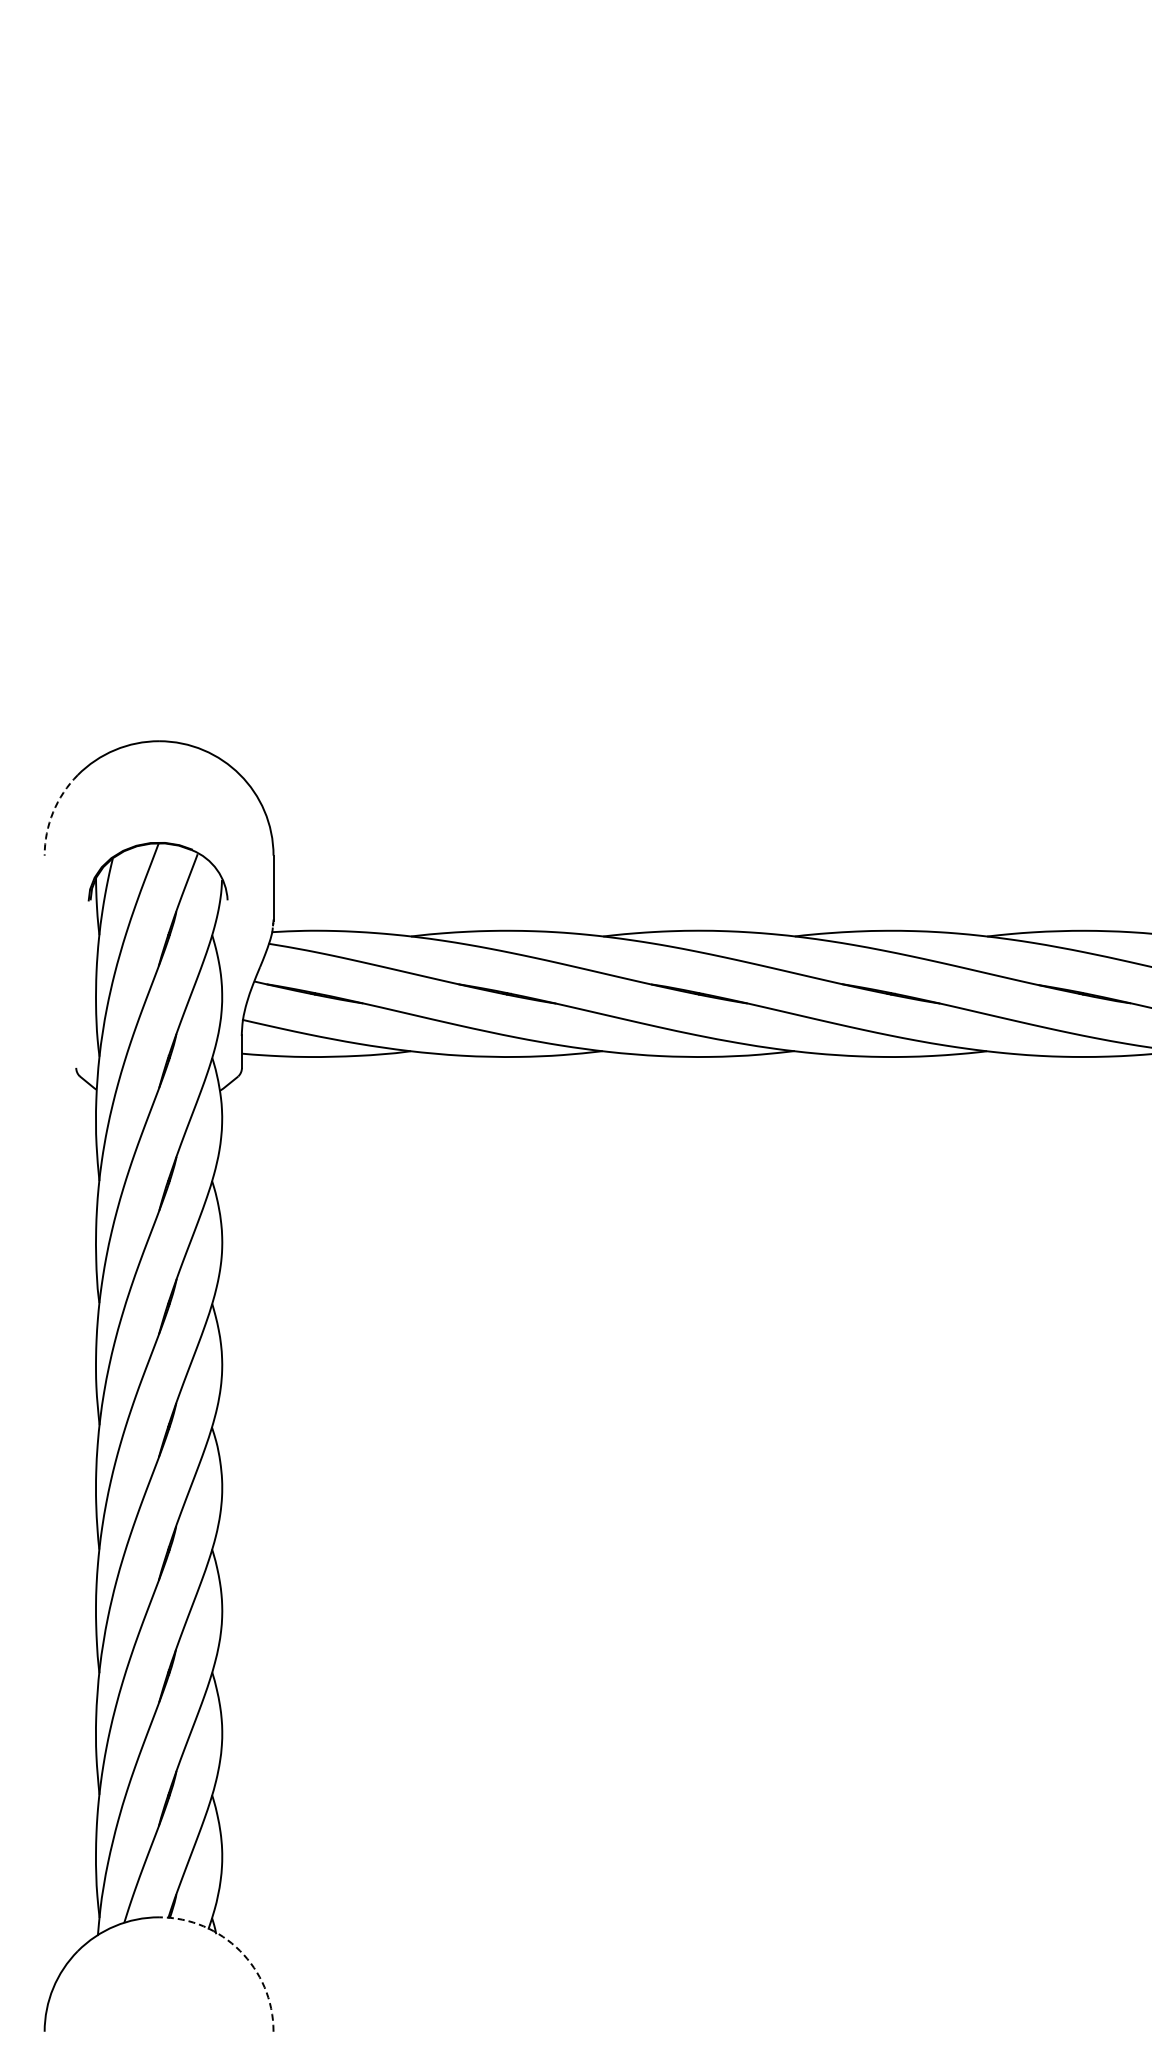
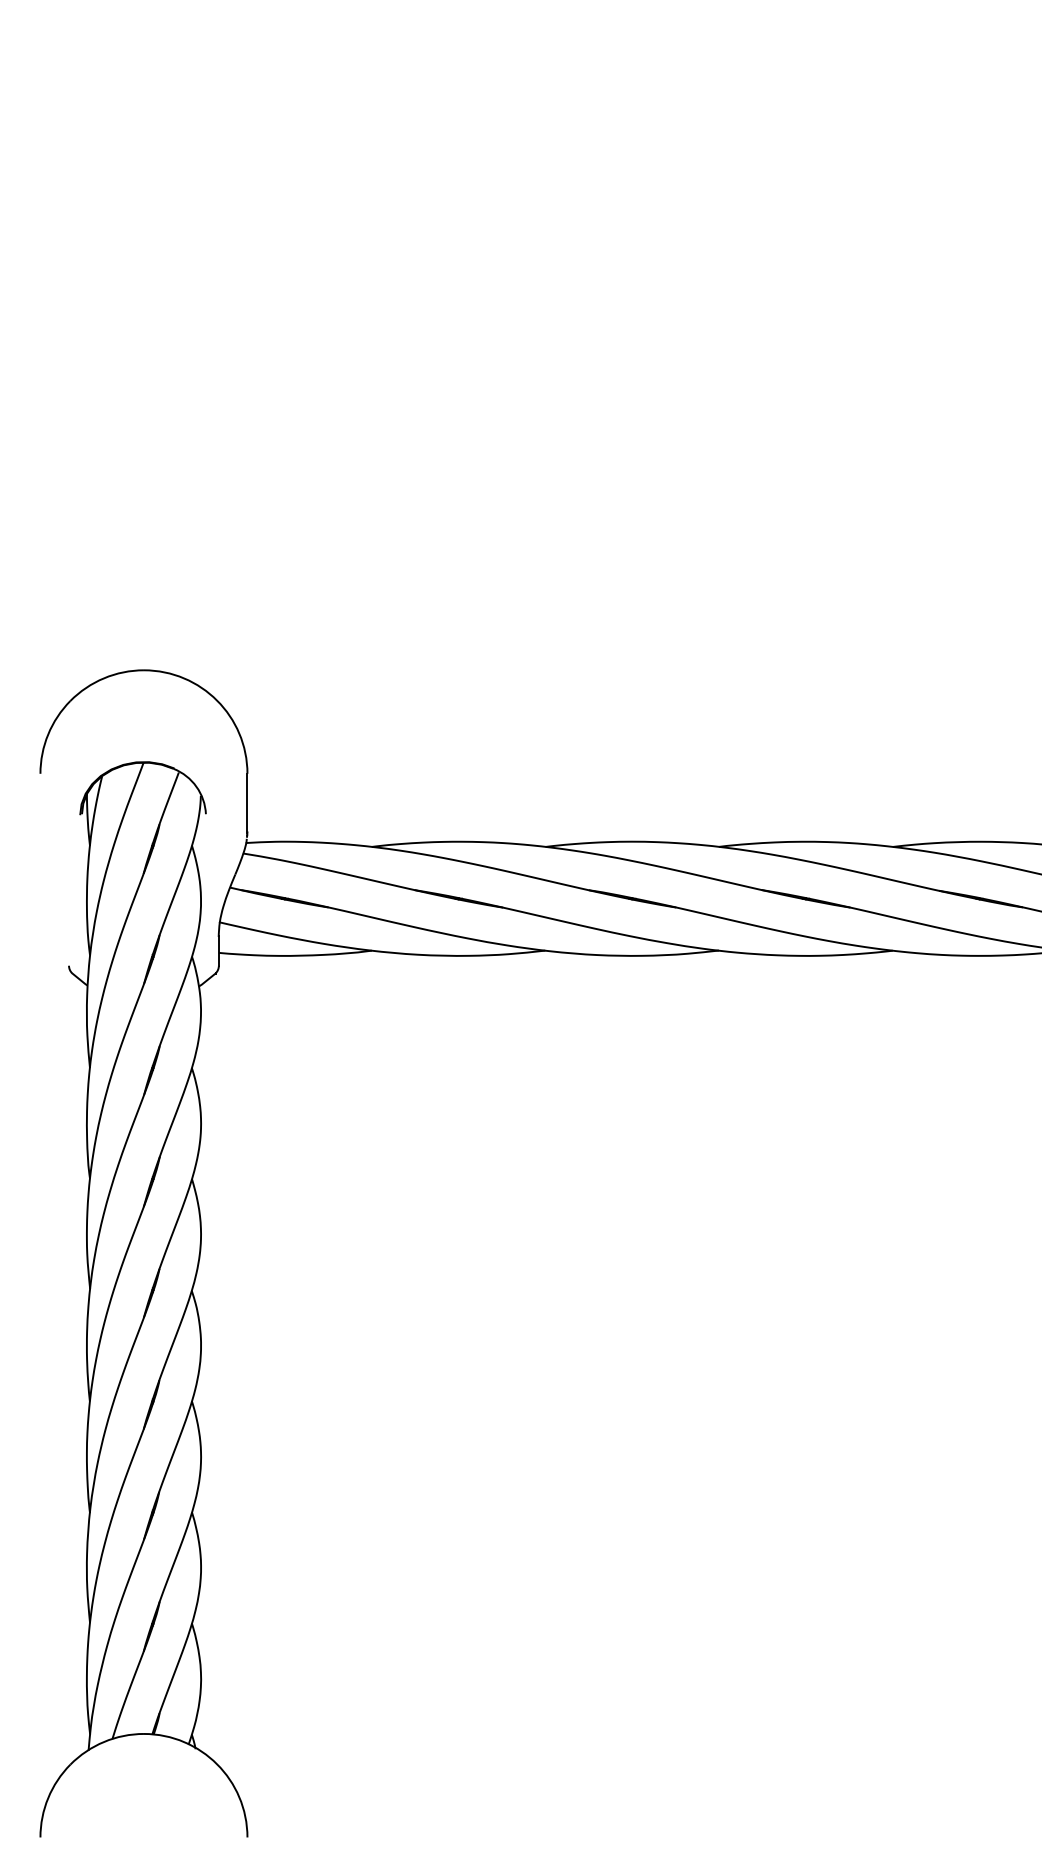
arc: (53, 812) -> (48, 734), dashed -> solid
arc: (240, 1950) -> (217, 1763), dashed -> solid

